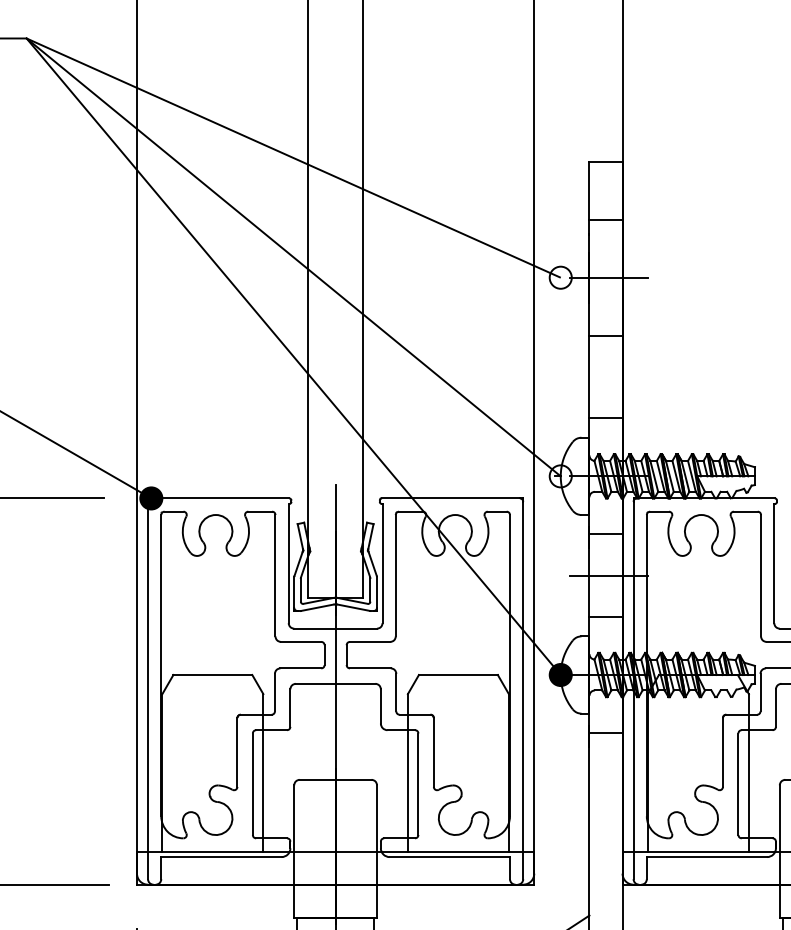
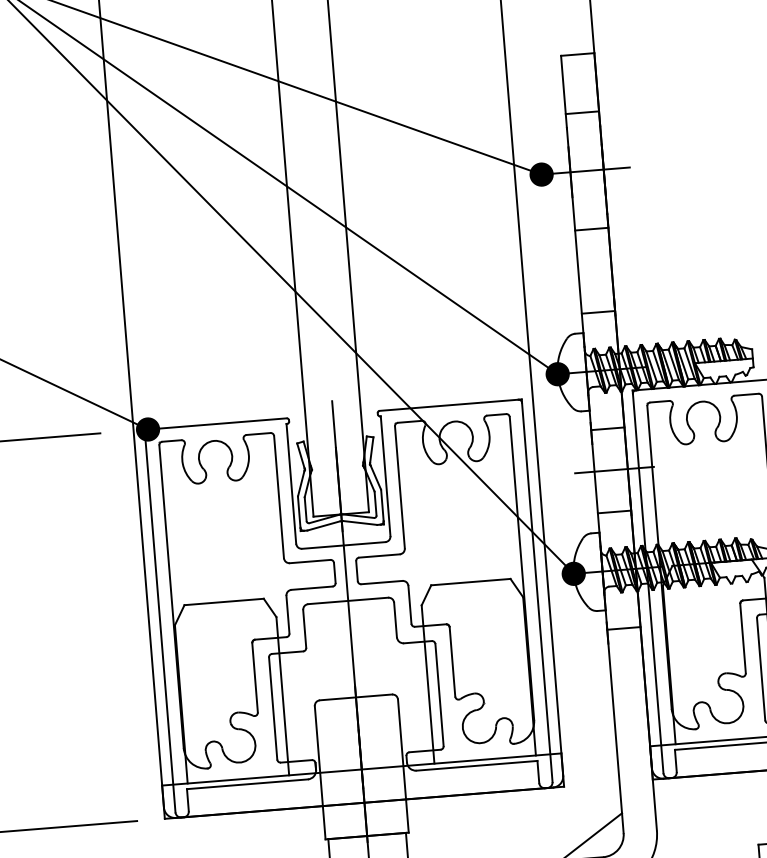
fill: (560, 277) -> (541, 174), added
fill: (560, 476) -> (557, 374), added

